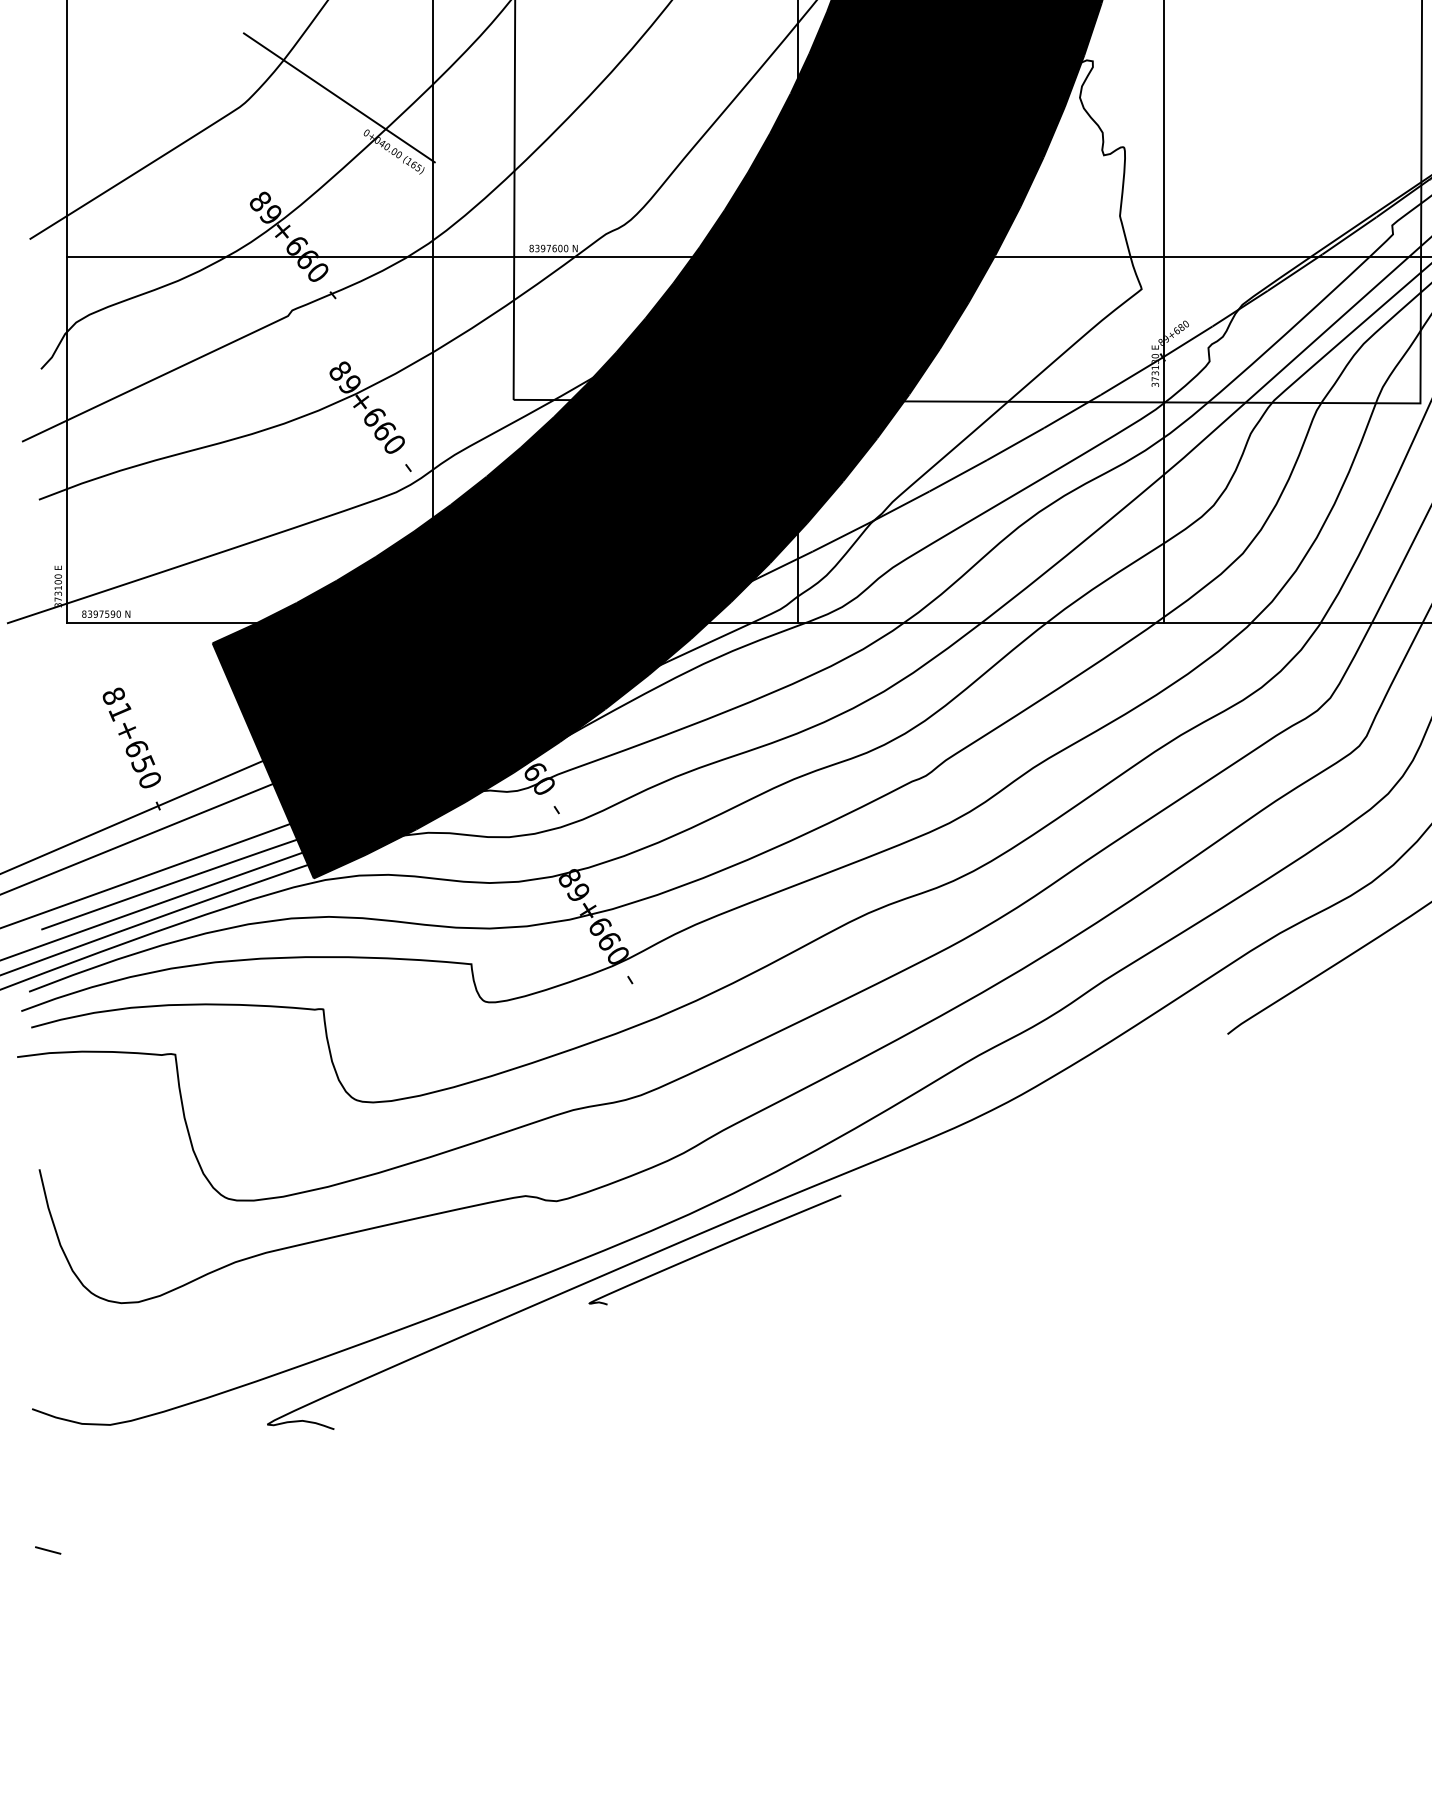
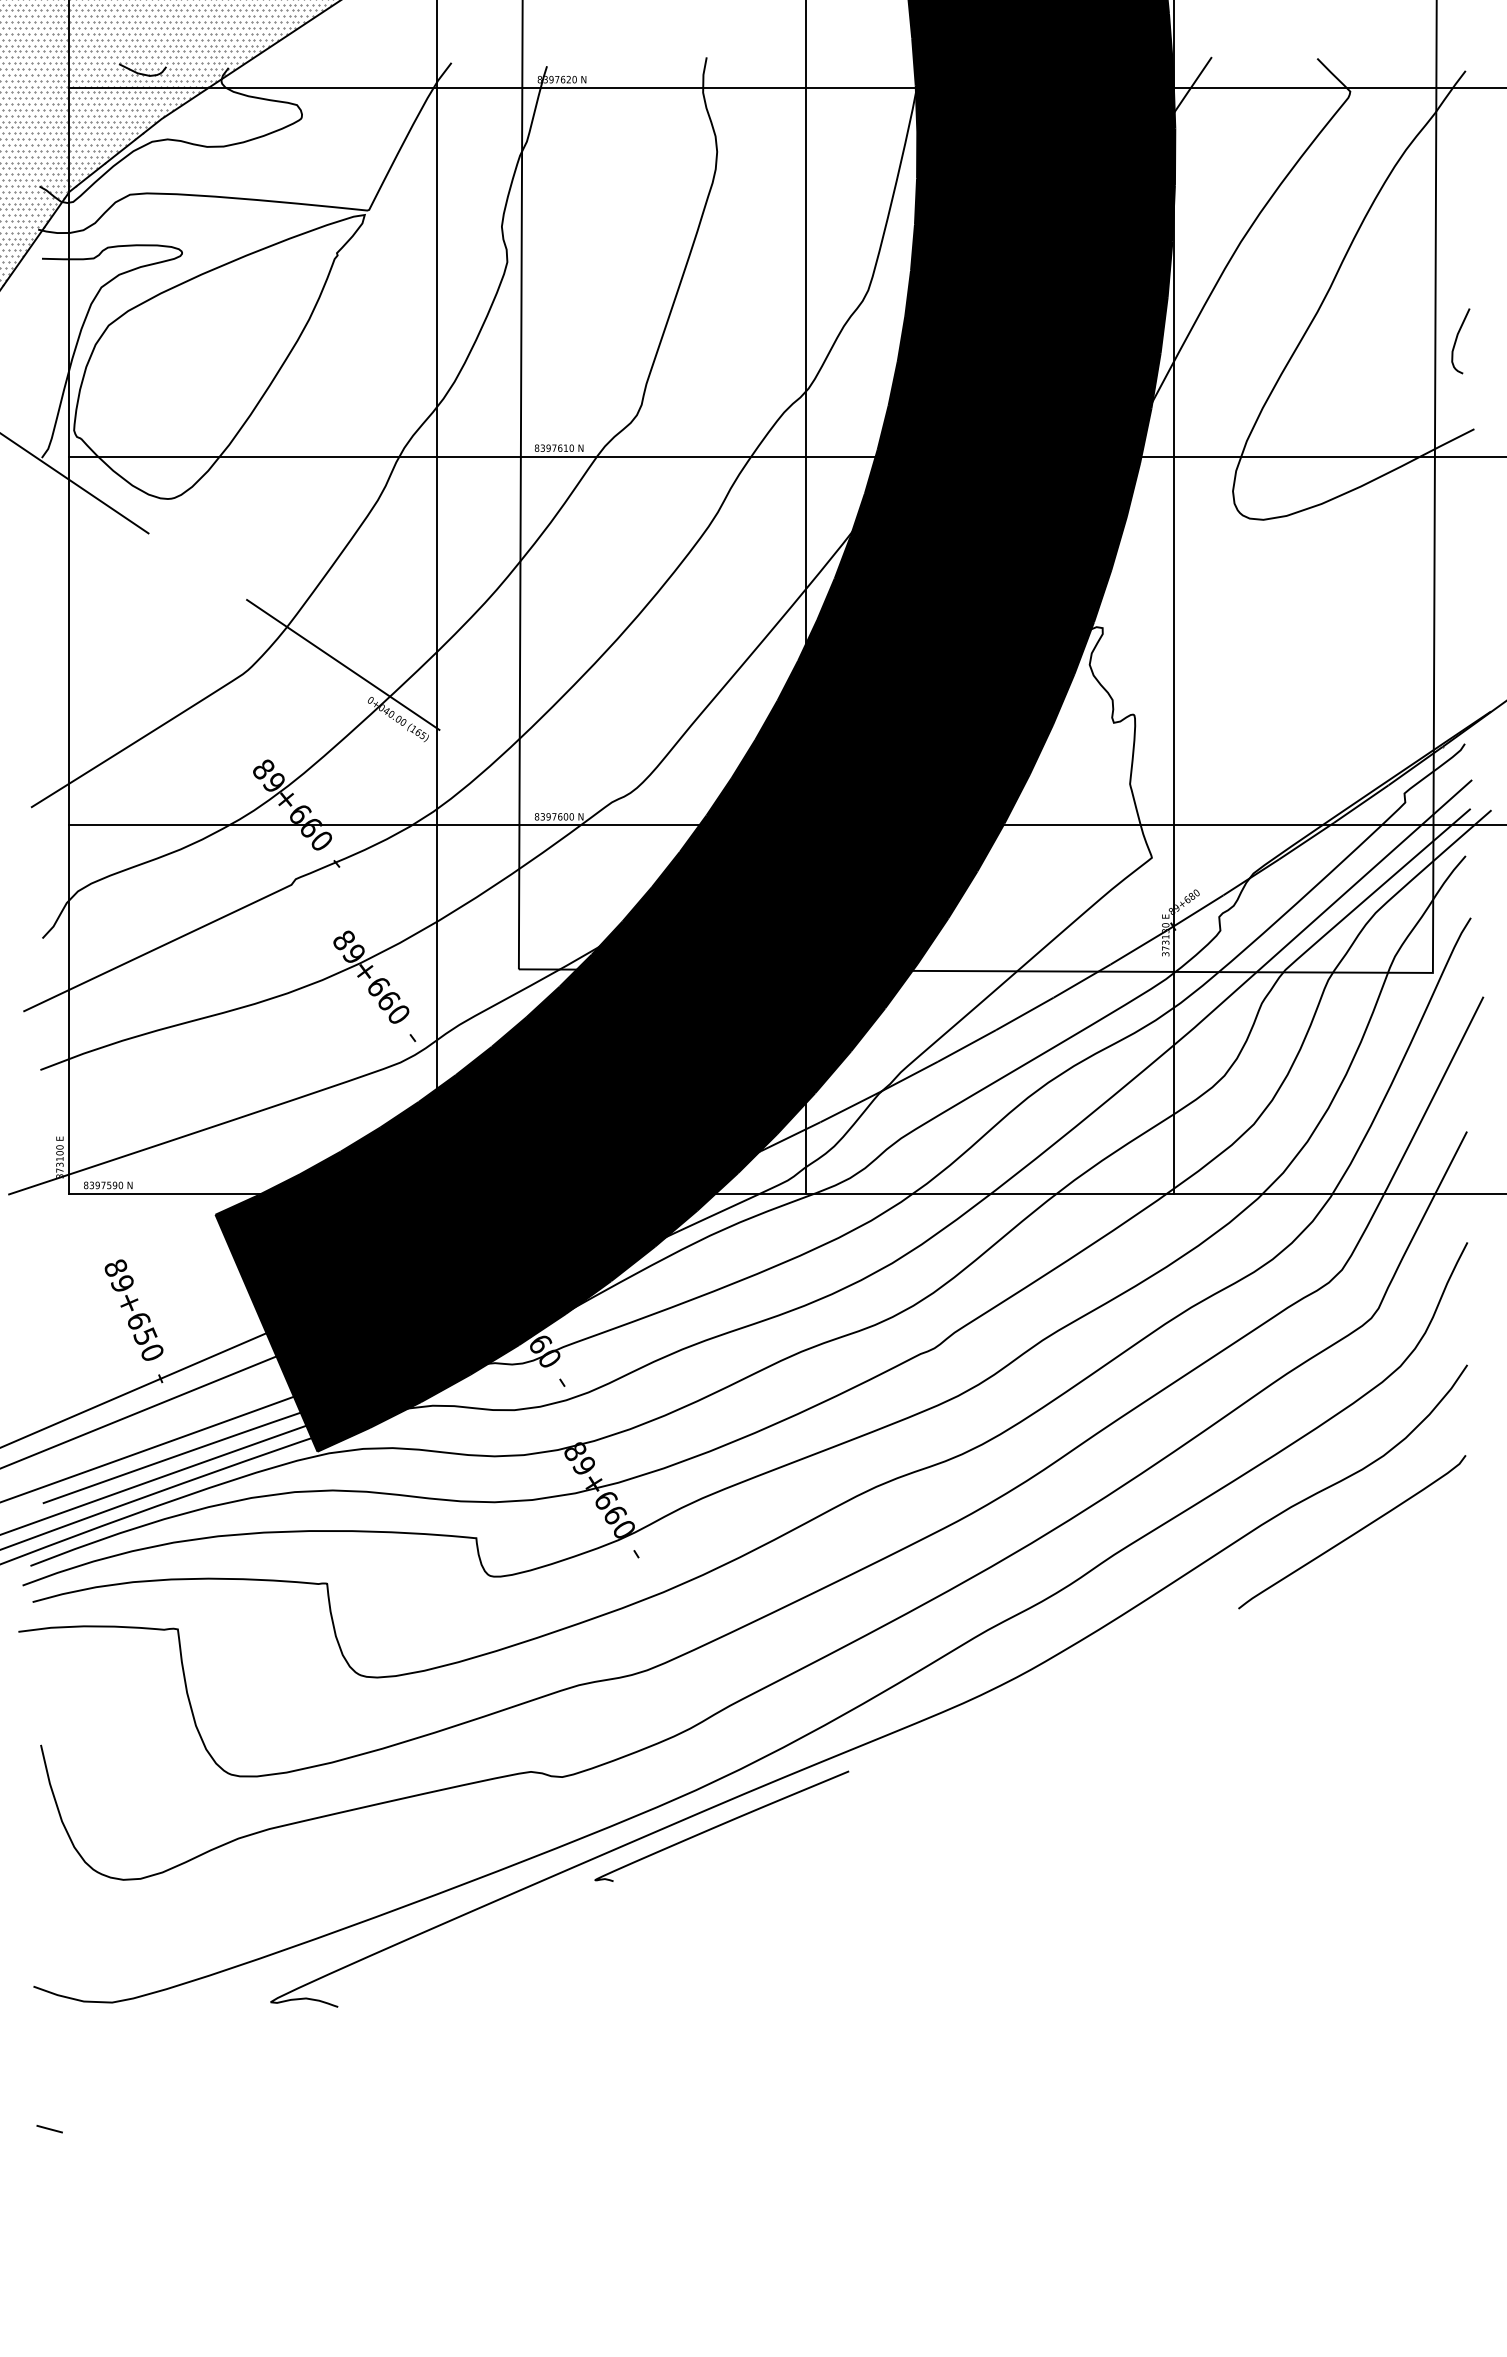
text: (119, 712) -> (121, 1284), 81+650 -> 89+650

